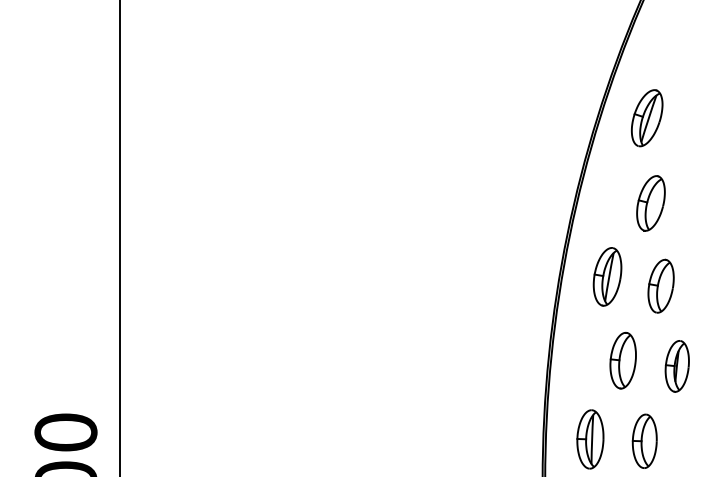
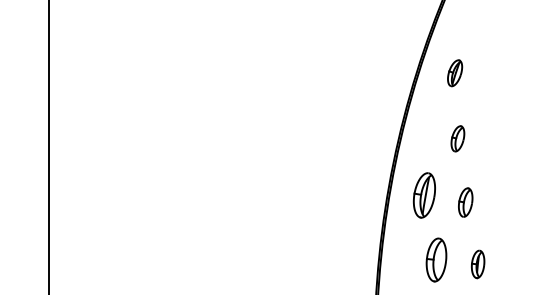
part: (647, 118) -> (455, 73), size x0.6
part: (650, 203) -> (457, 138), size x0.6
part: (660, 285) -> (465, 202), size x0.7
part: (676, 366) -> (477, 264), size x0.7

